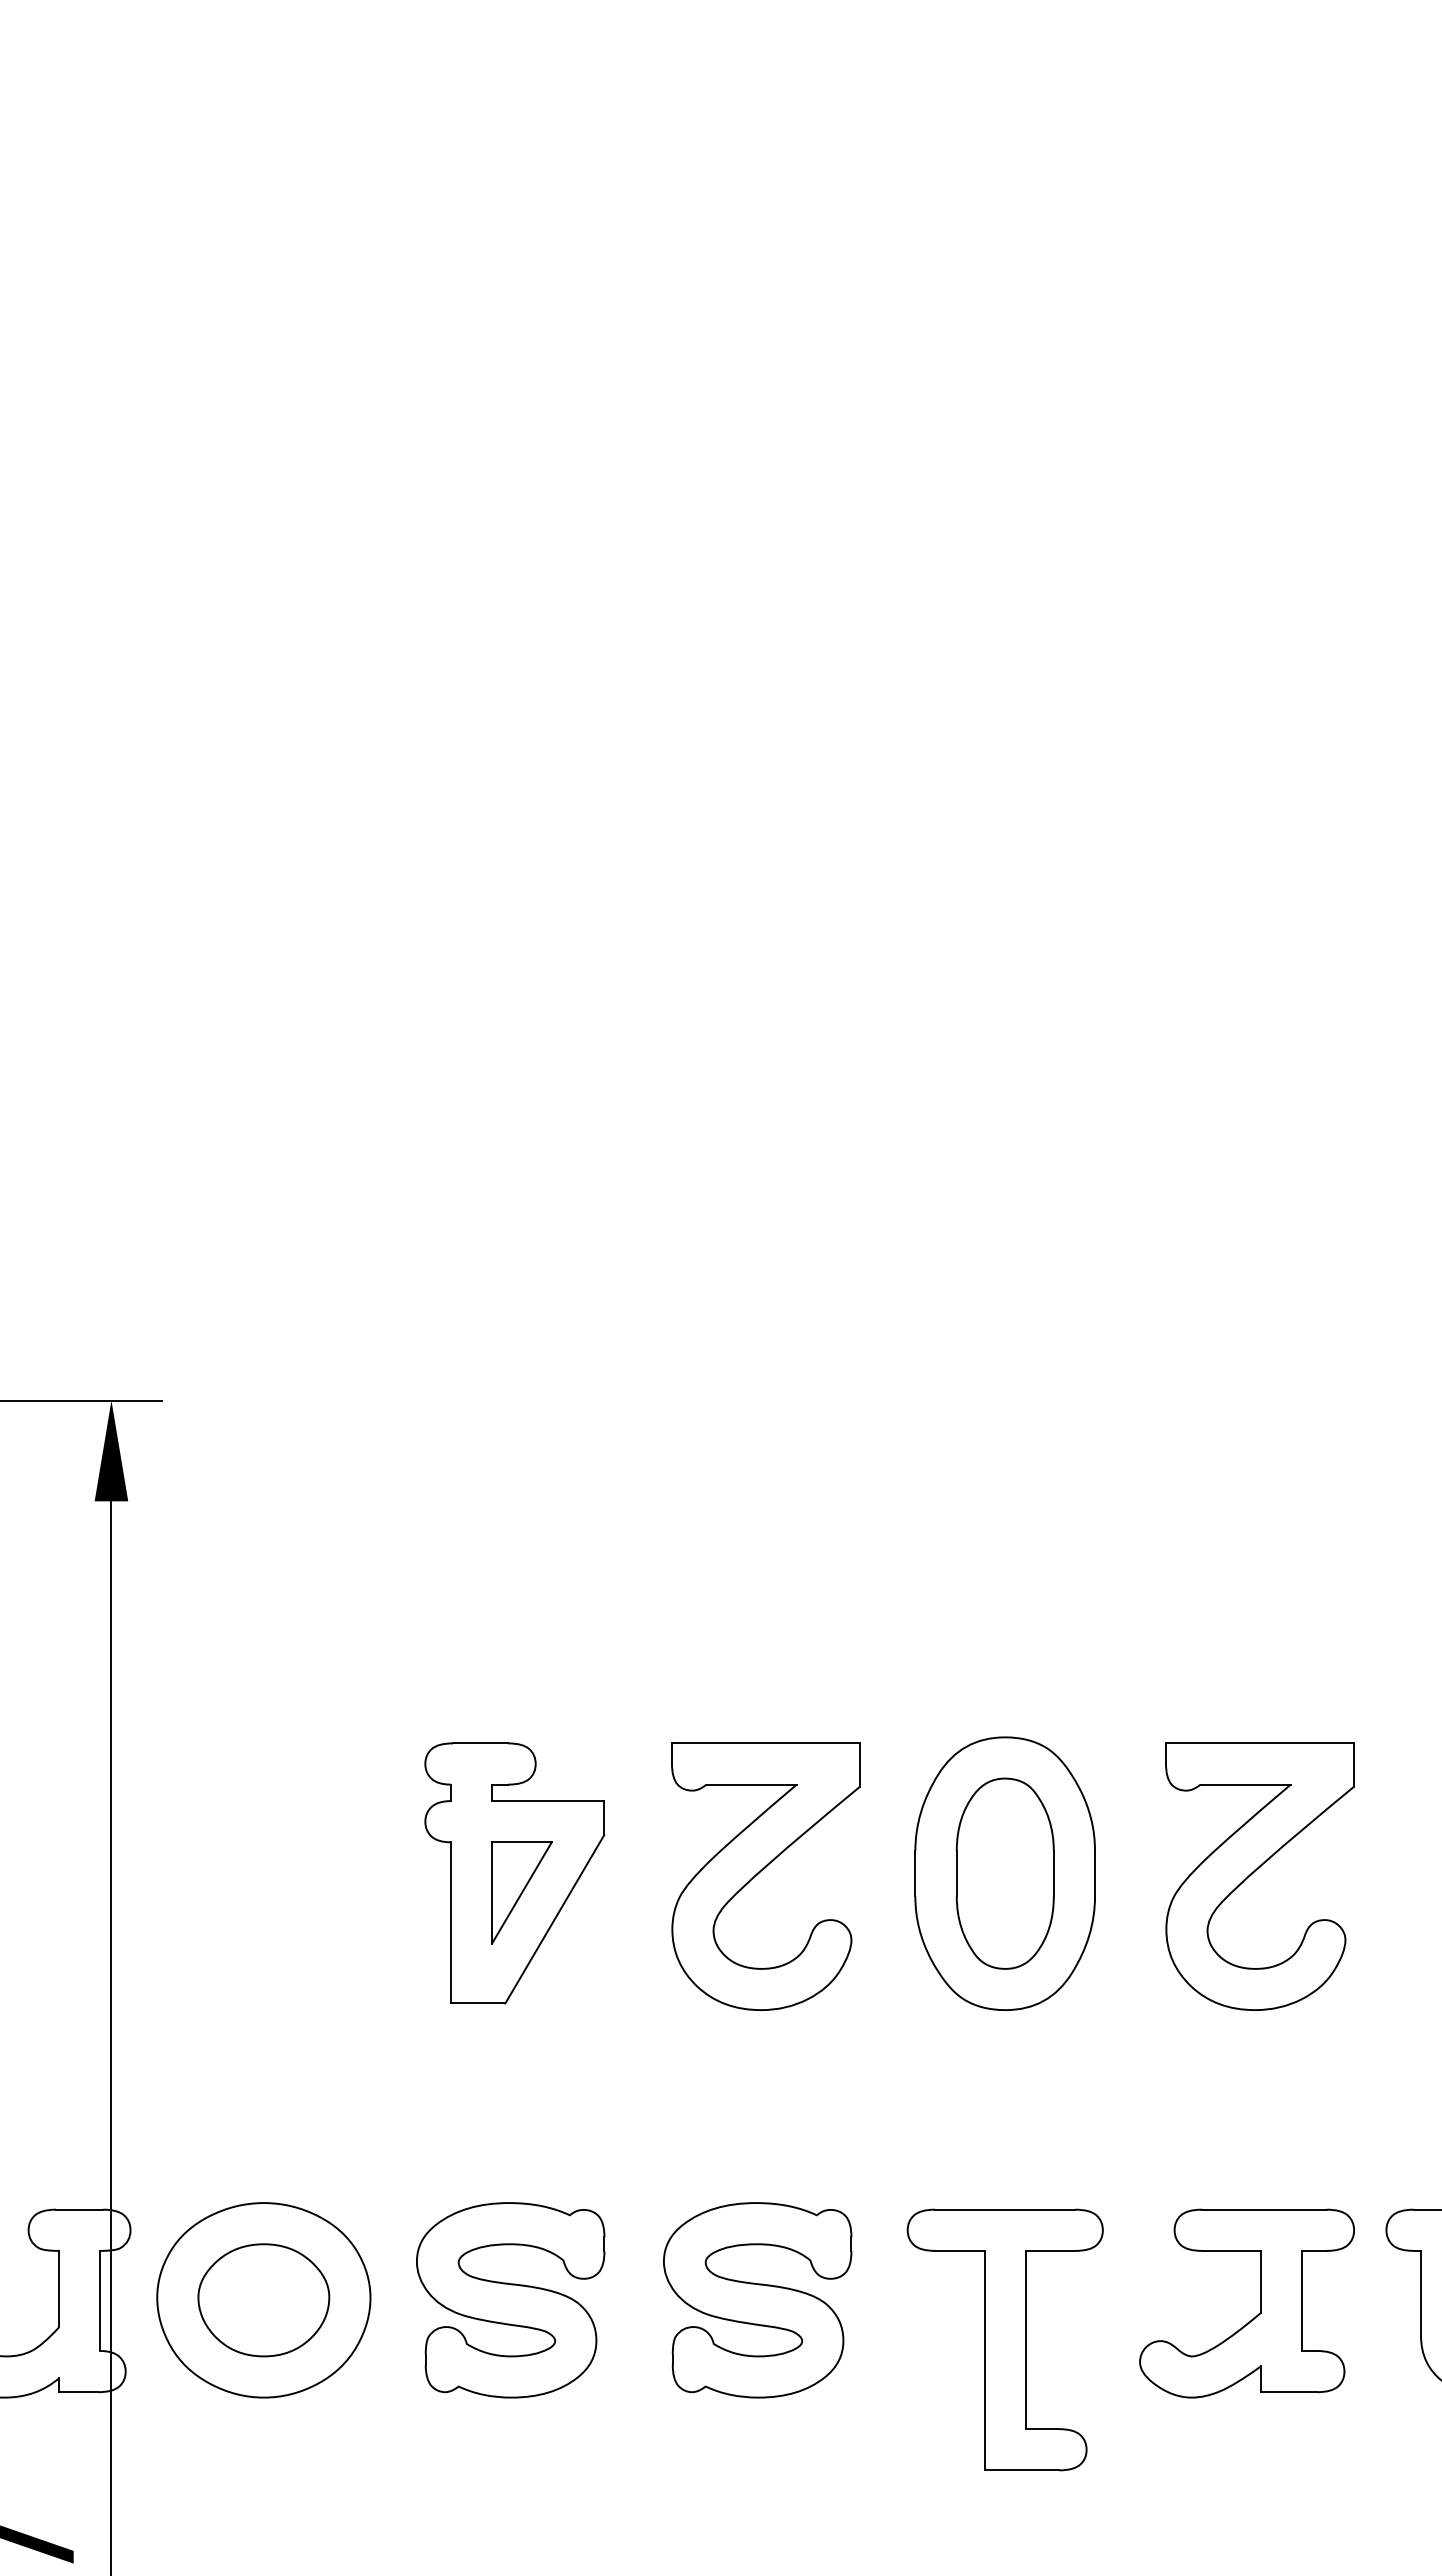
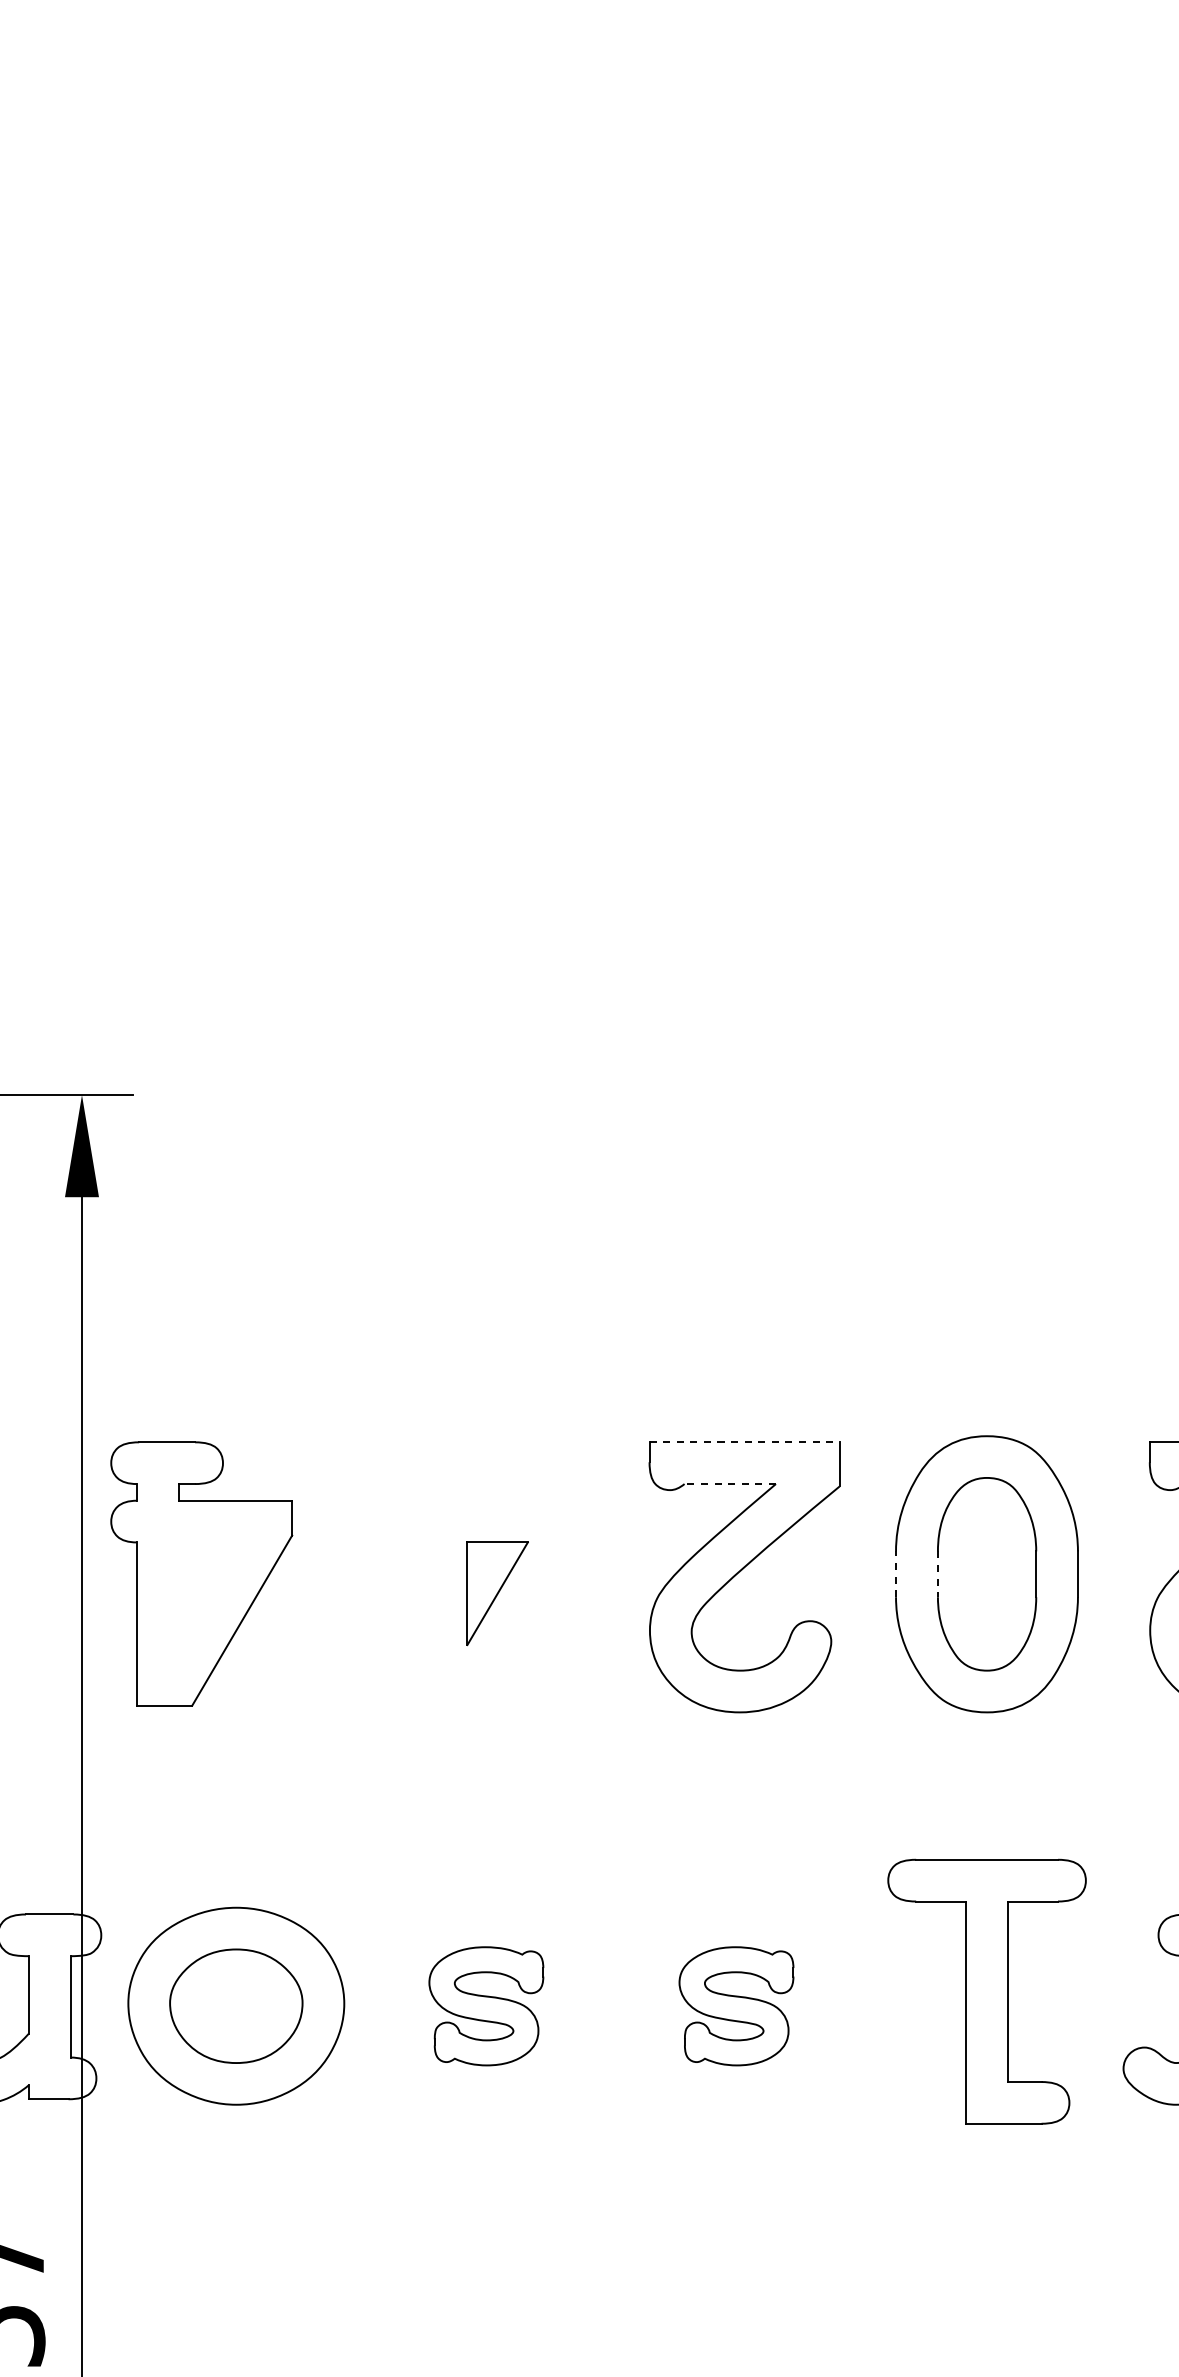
line: (765, 1743) -> (744, 1442), solid -> dashed
line: (751, 1784) -> (730, 1483), solid -> dashed
part: (514, 1873) -> (201, 1574), moved
line: (915, 1873) -> (896, 1574), solid -> dashed
line: (956, 1873) -> (937, 1574), solid -> dashed
part: (510, 2300) -> (486, 2006), size x0.6
part: (757, 2300) -> (736, 2006), size x0.6
part: (1004, 2339) -> (986, 1991), moved

